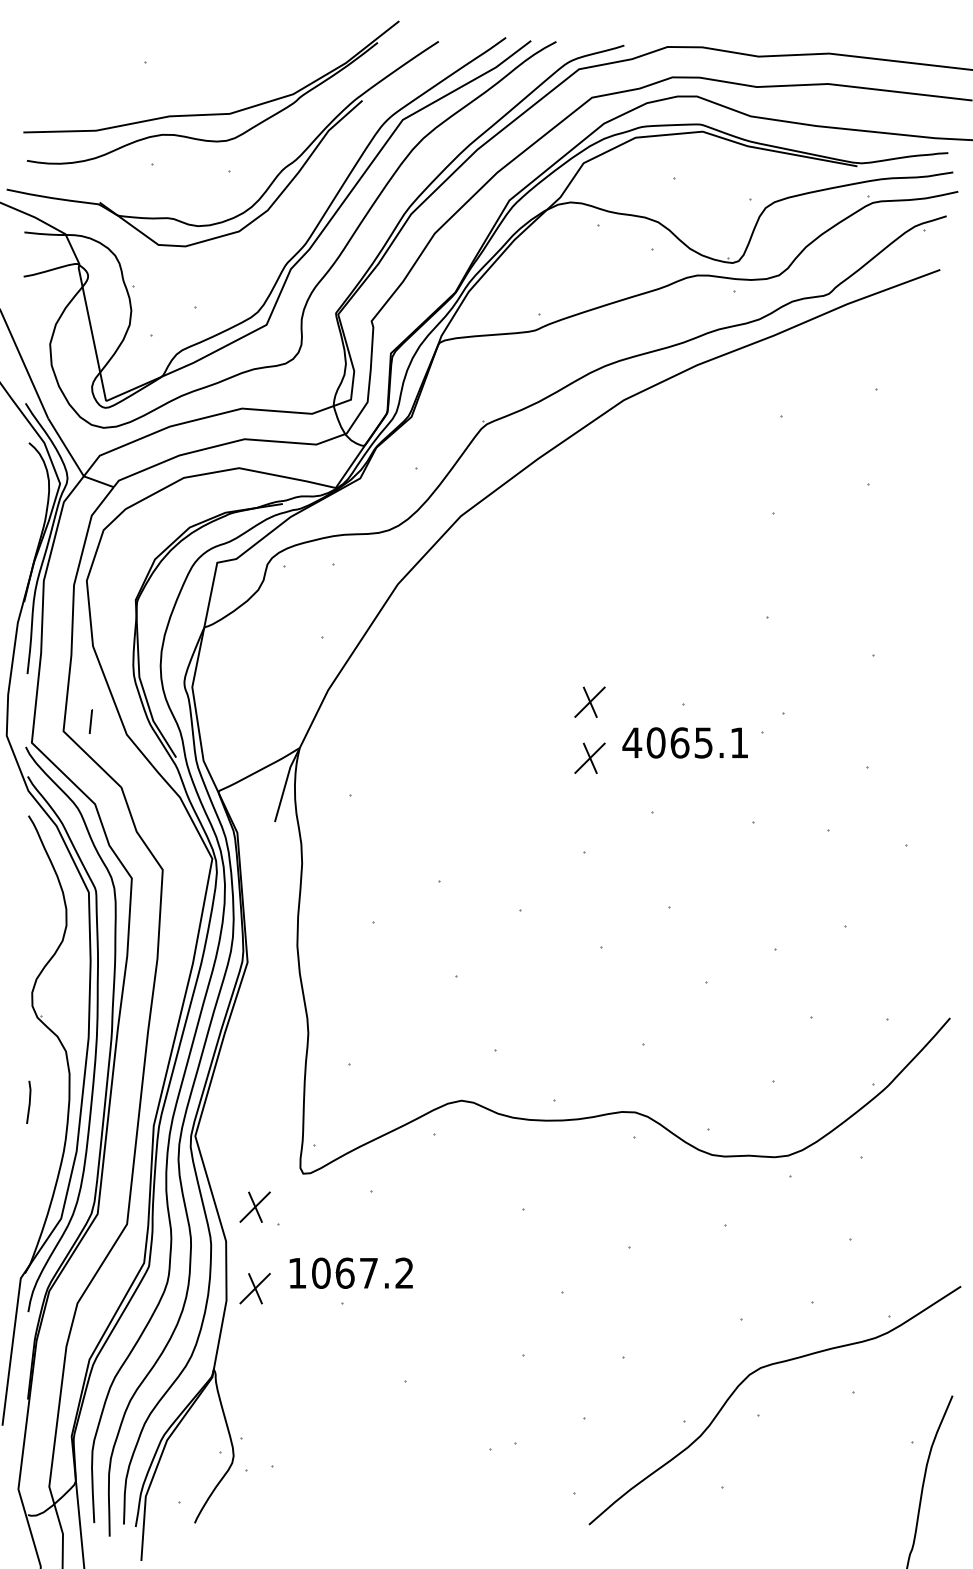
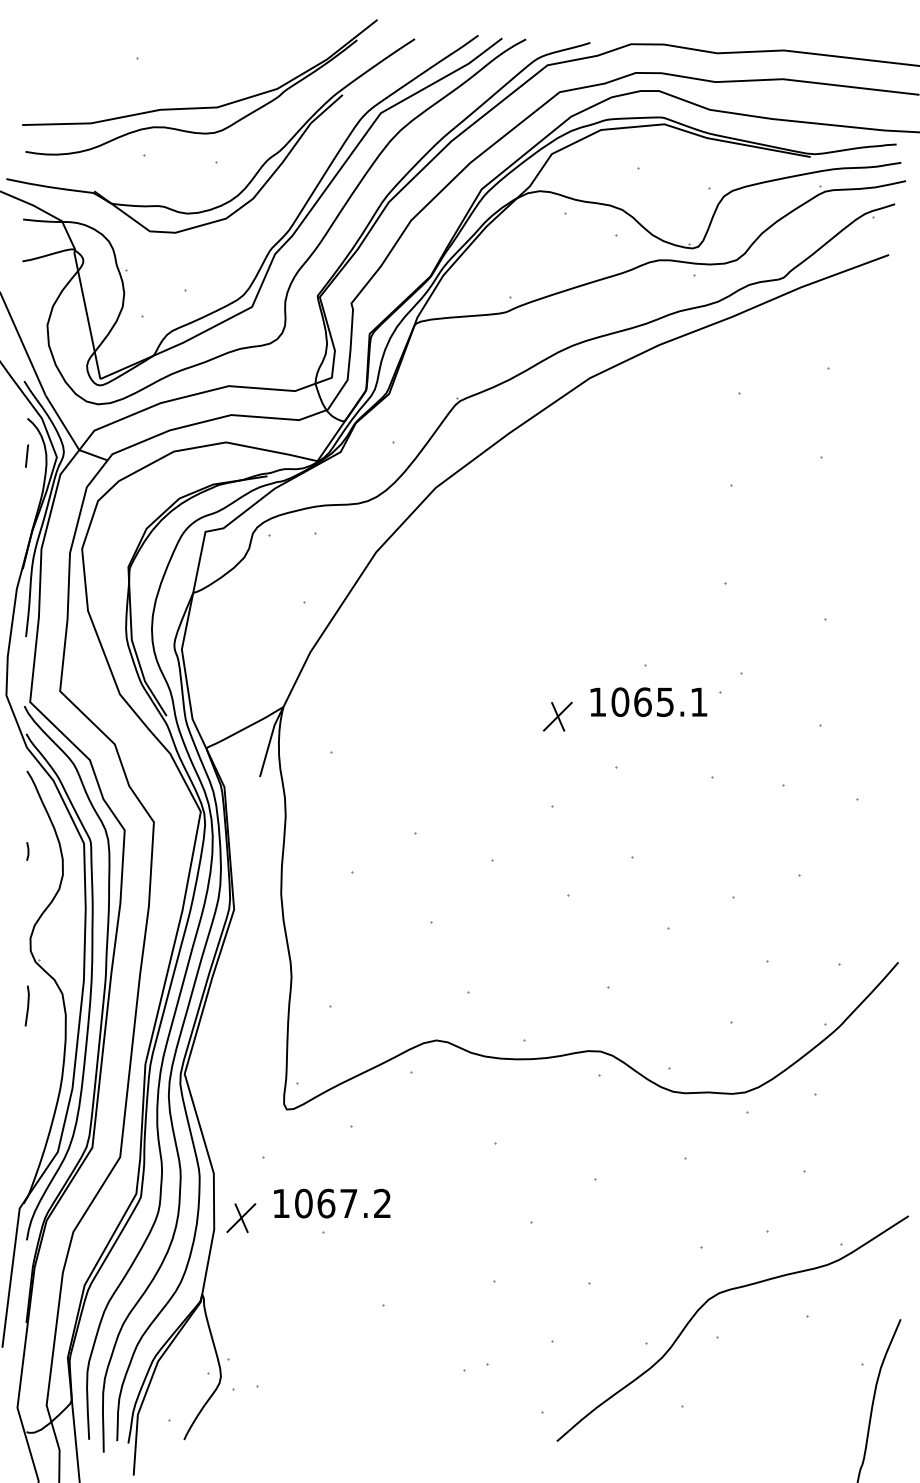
part: (589, 701) -> (557, 663), removed
line: (90, 721) -> (26, 455), moved
text: (631, 742) -> (597, 701), 4065.1 -> 1065.1
line: (29, 900) -> (27, 851), added
line: (29, 1101) -> (27, 1005), moved
part: (255, 1207) -> (241, 1141), removed

